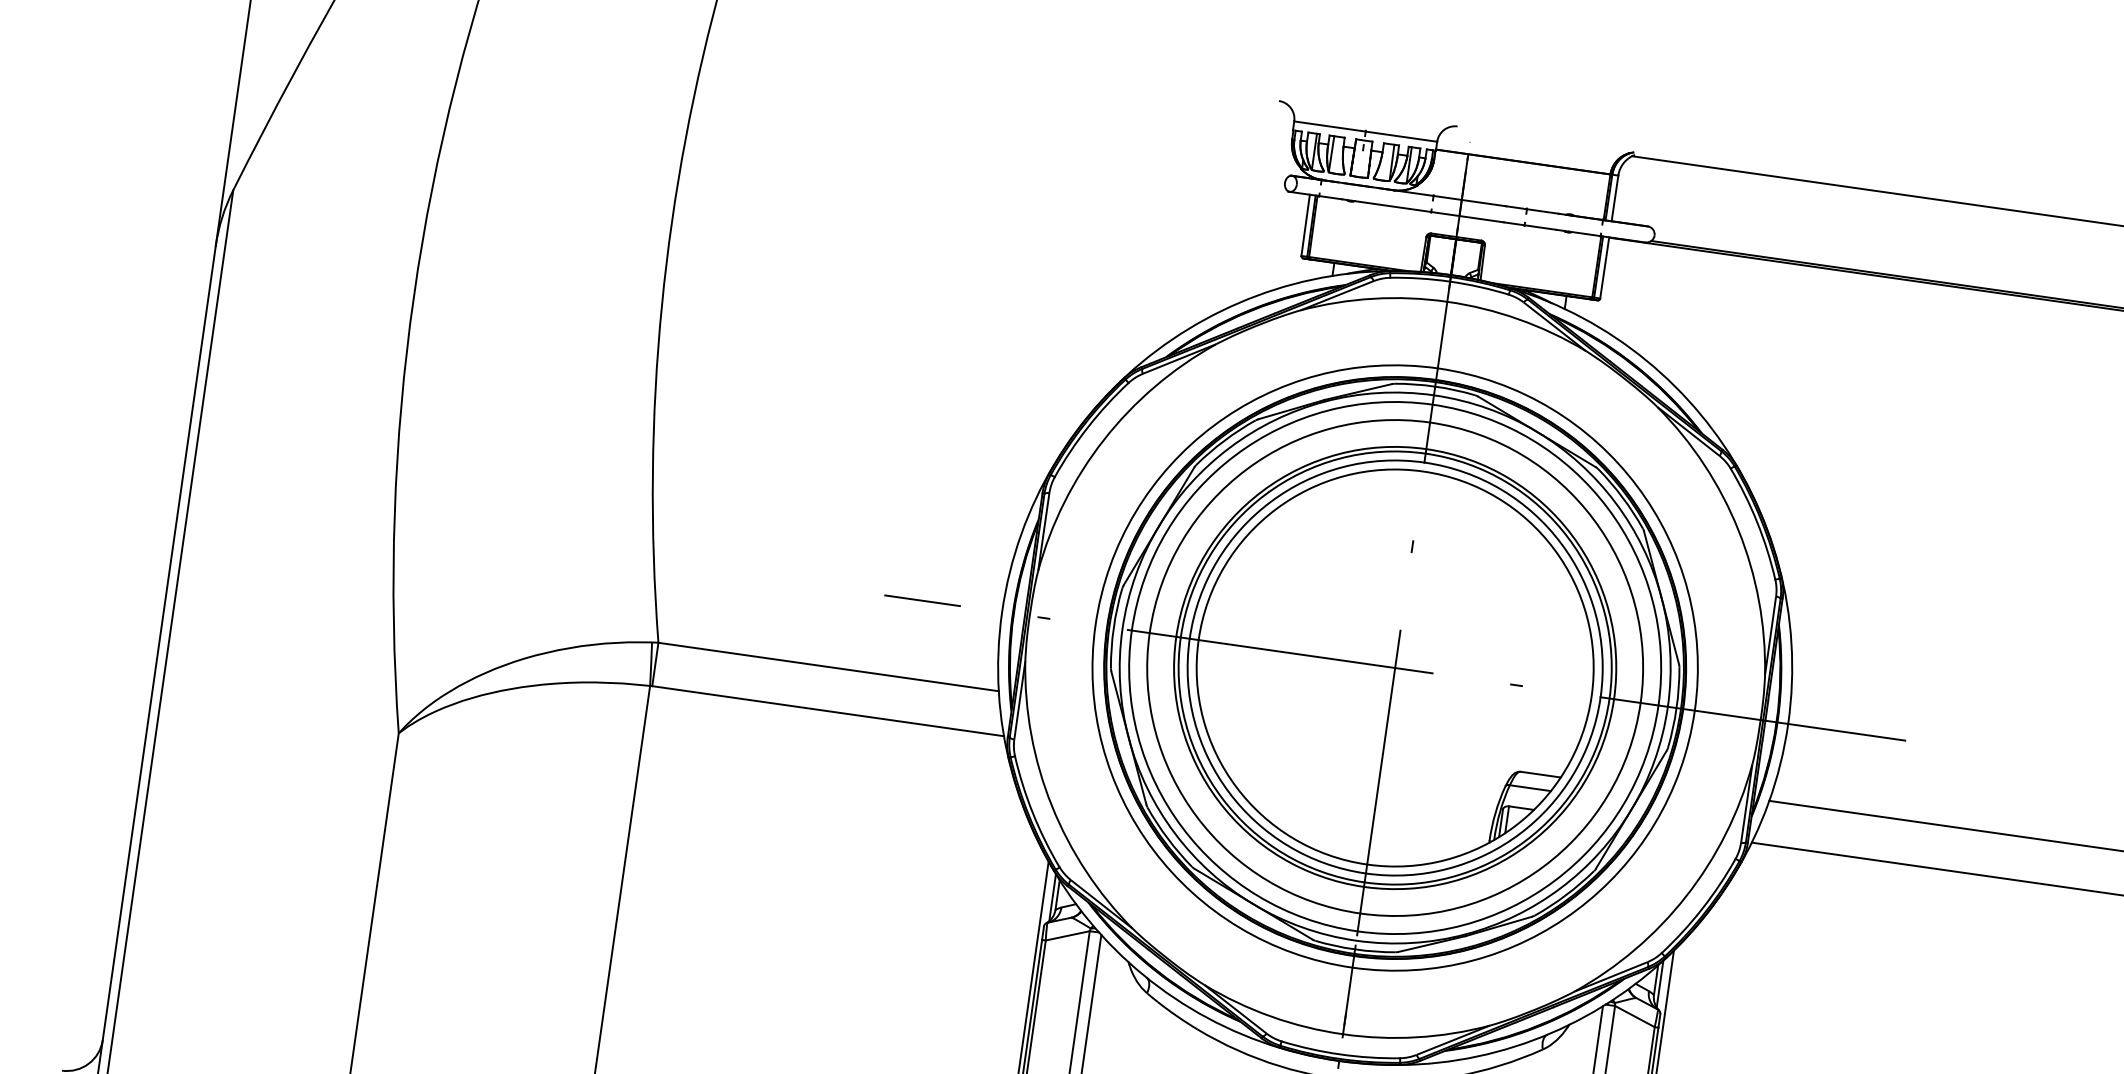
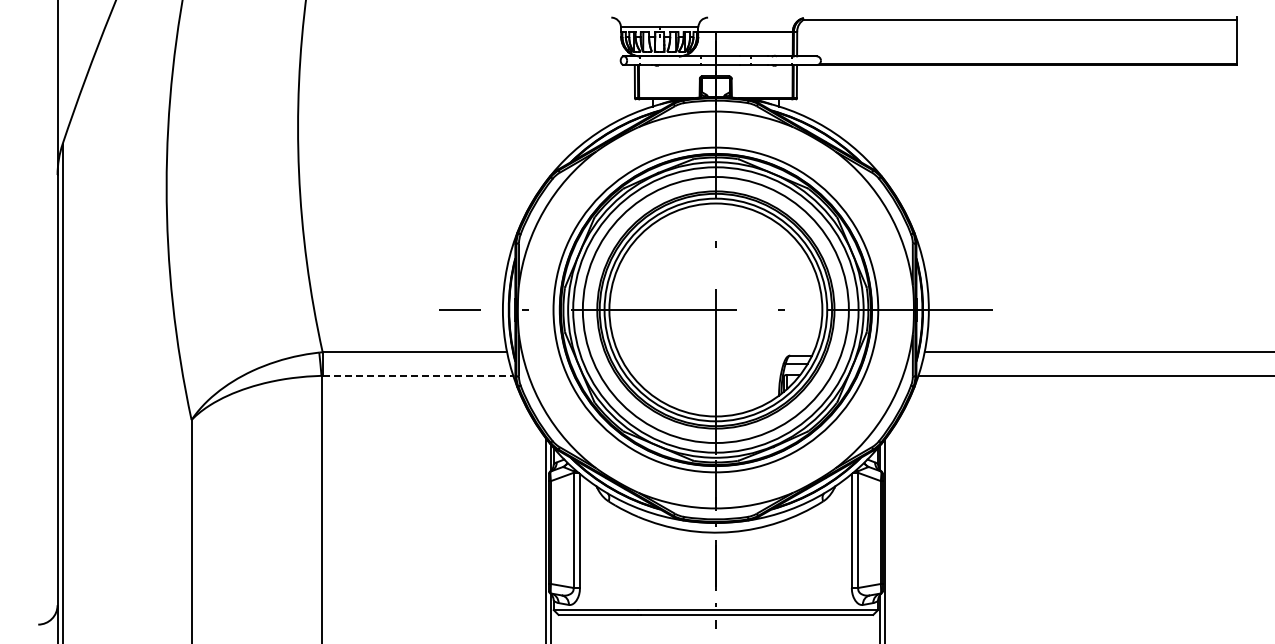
line: (829, 710) -> (418, 375), solid -> dashed

